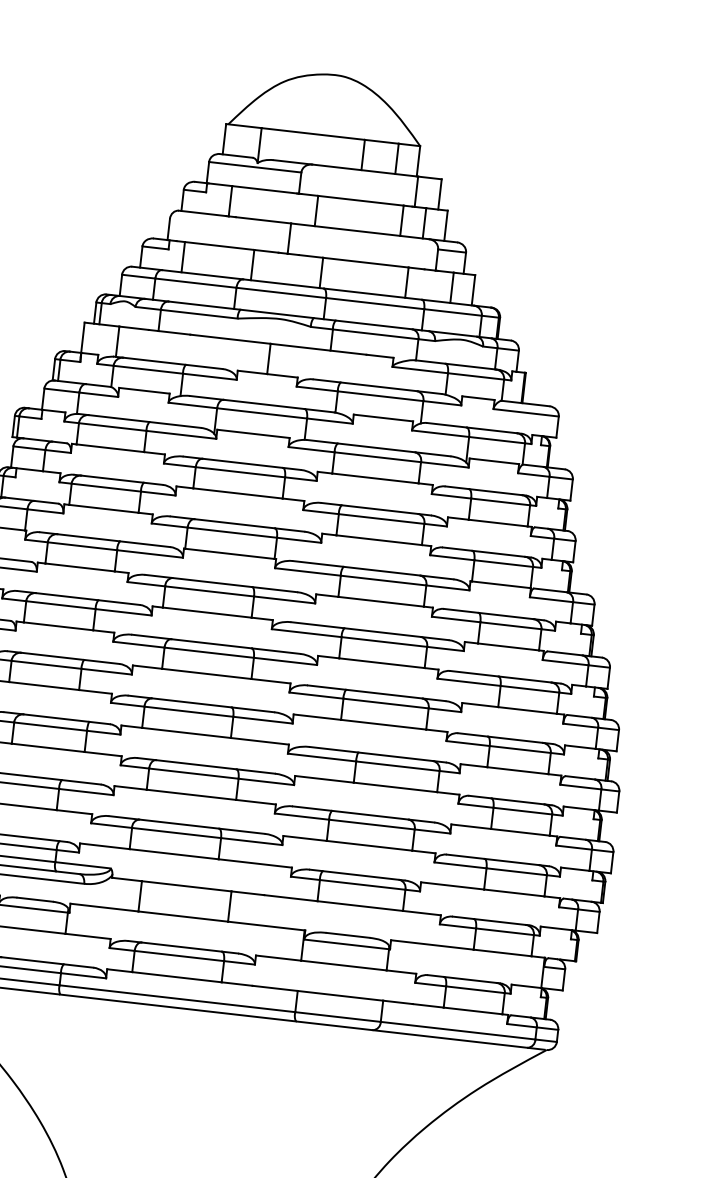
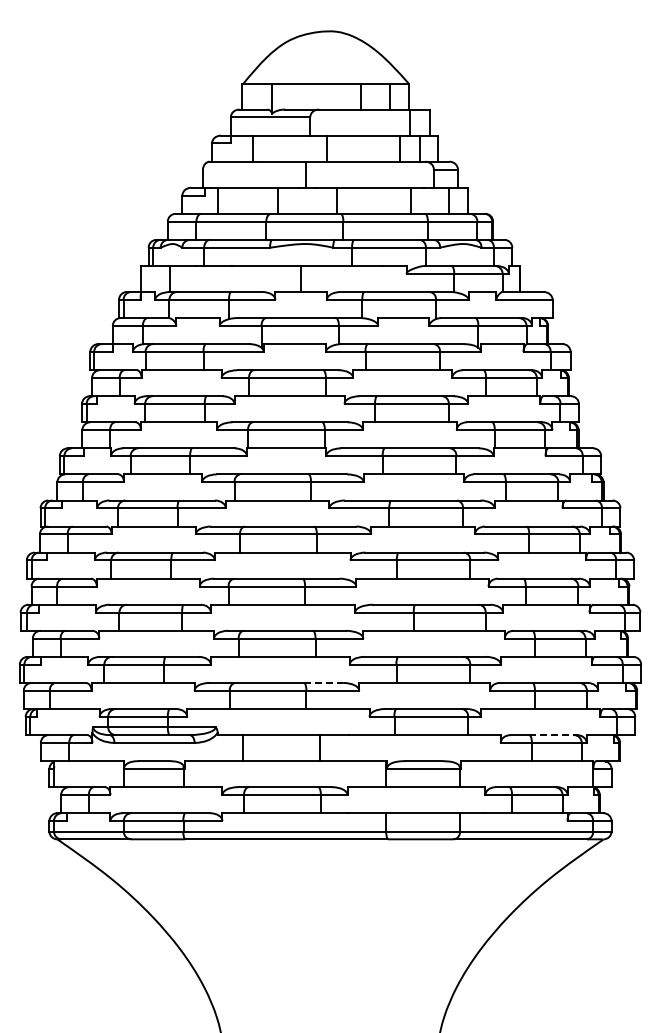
line: (241, 830) -> (323, 682), solid -> dashed
line: (500, 922) -> (552, 735), solid -> dashed

